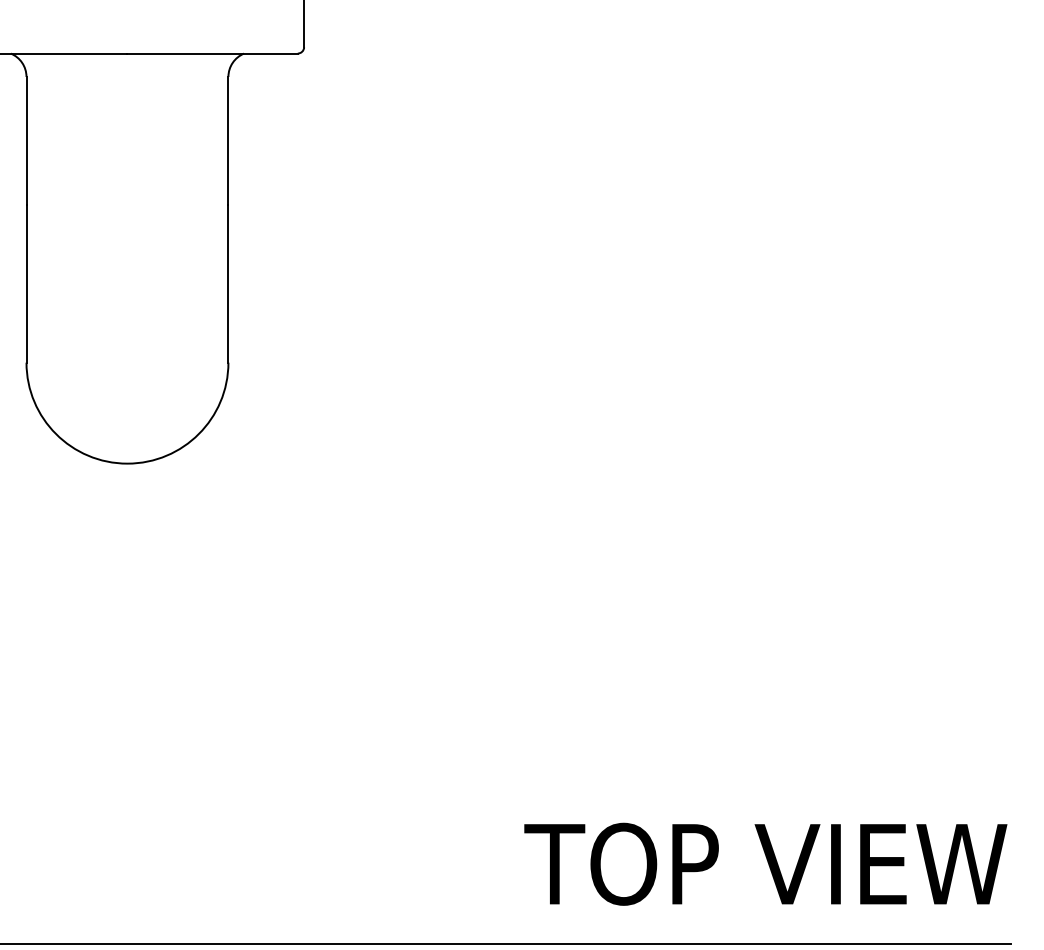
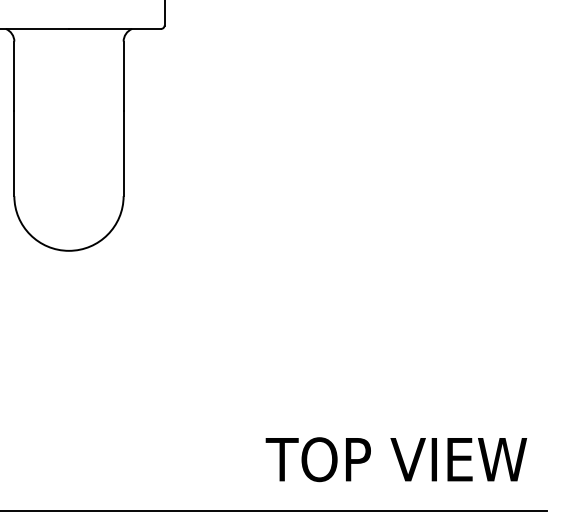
text: (765, 863) -> (396, 459), moved

